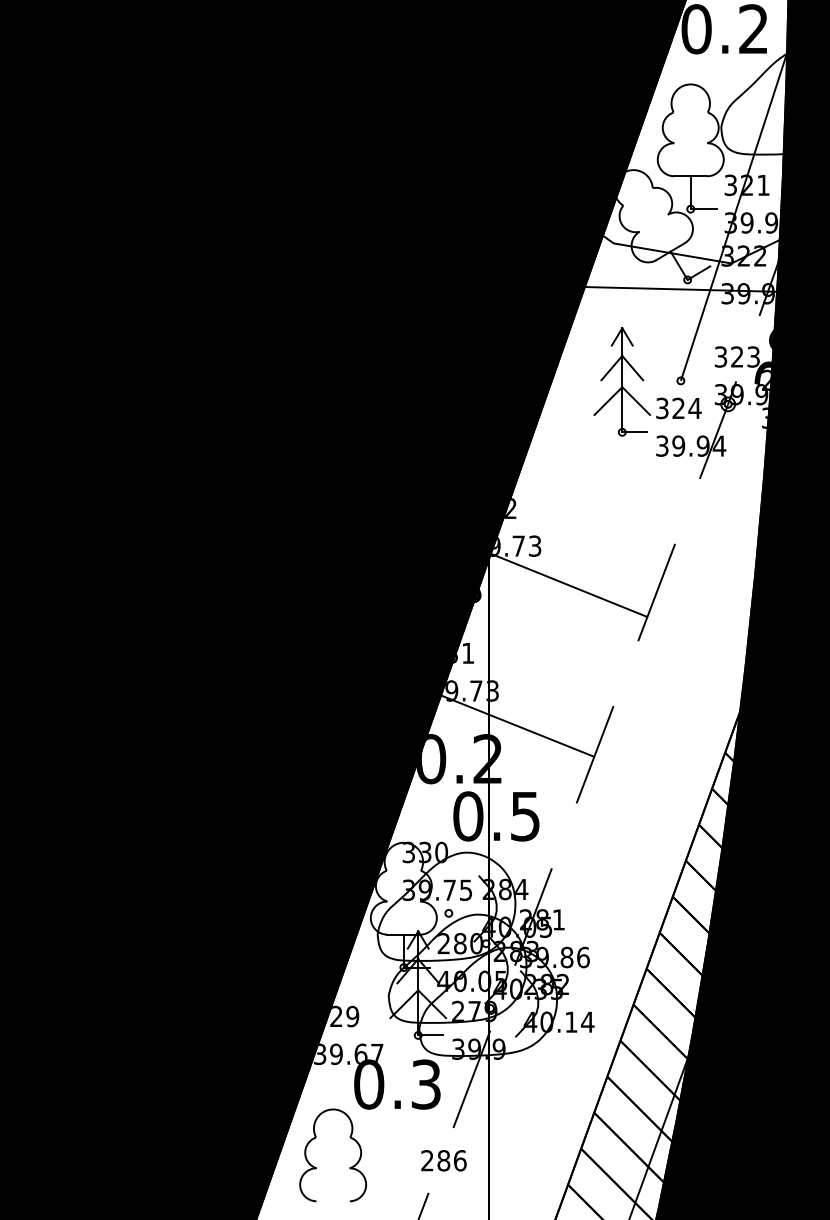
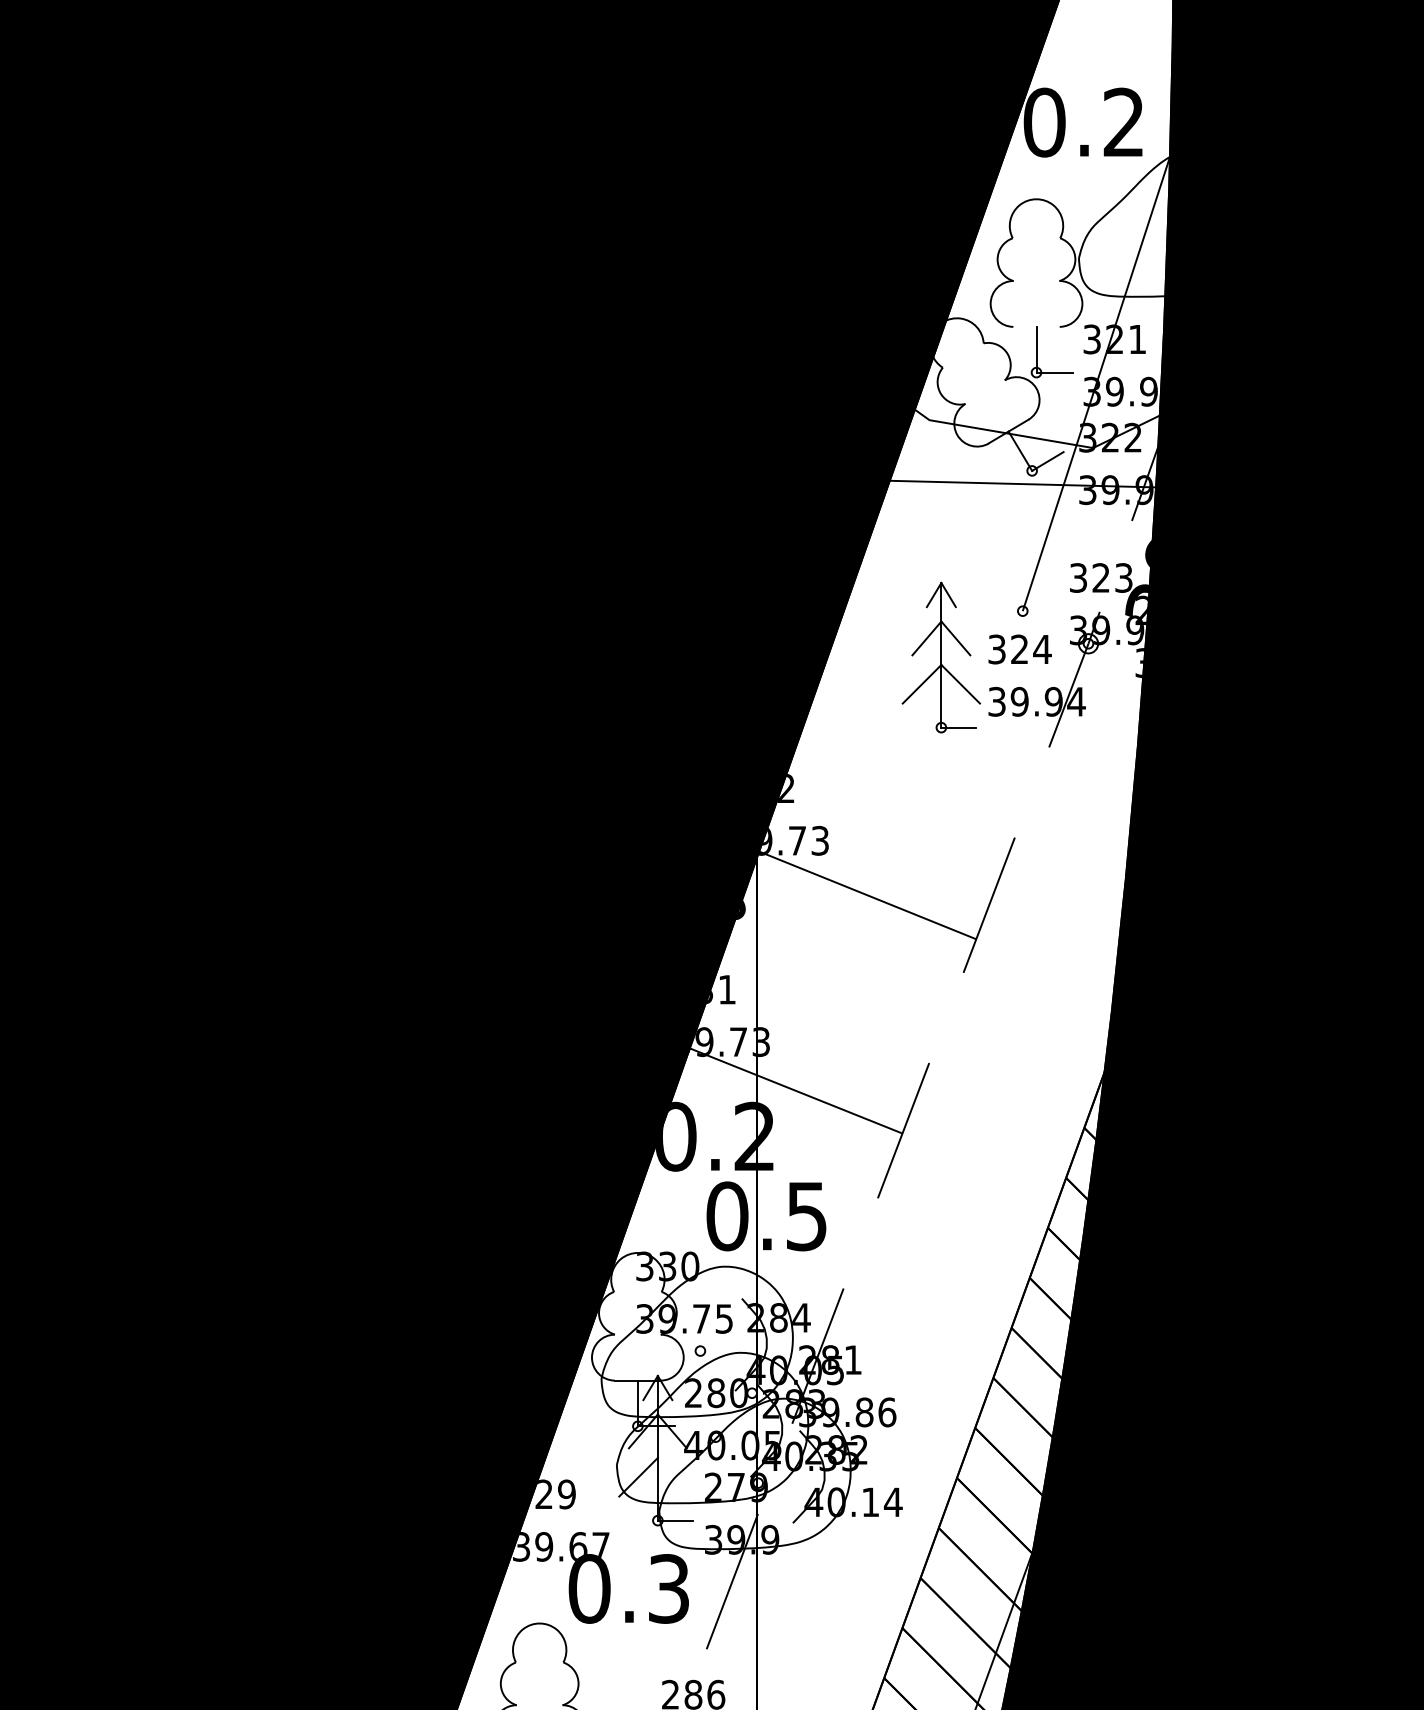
line: (690, 175) -> (1036, 326), removed
part: (621, 381) -> (940, 657), moved
line: (431, 1003) -> (676, 1476), removed

